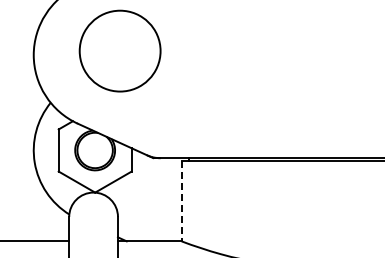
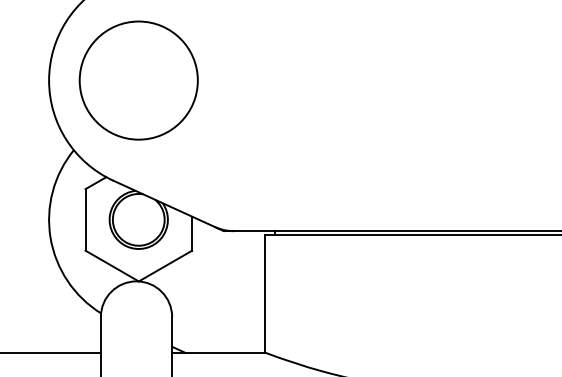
circle: (119, 50) -> (137, 79), moved
line: (181, 201) -> (264, 294), dashed -> solid

